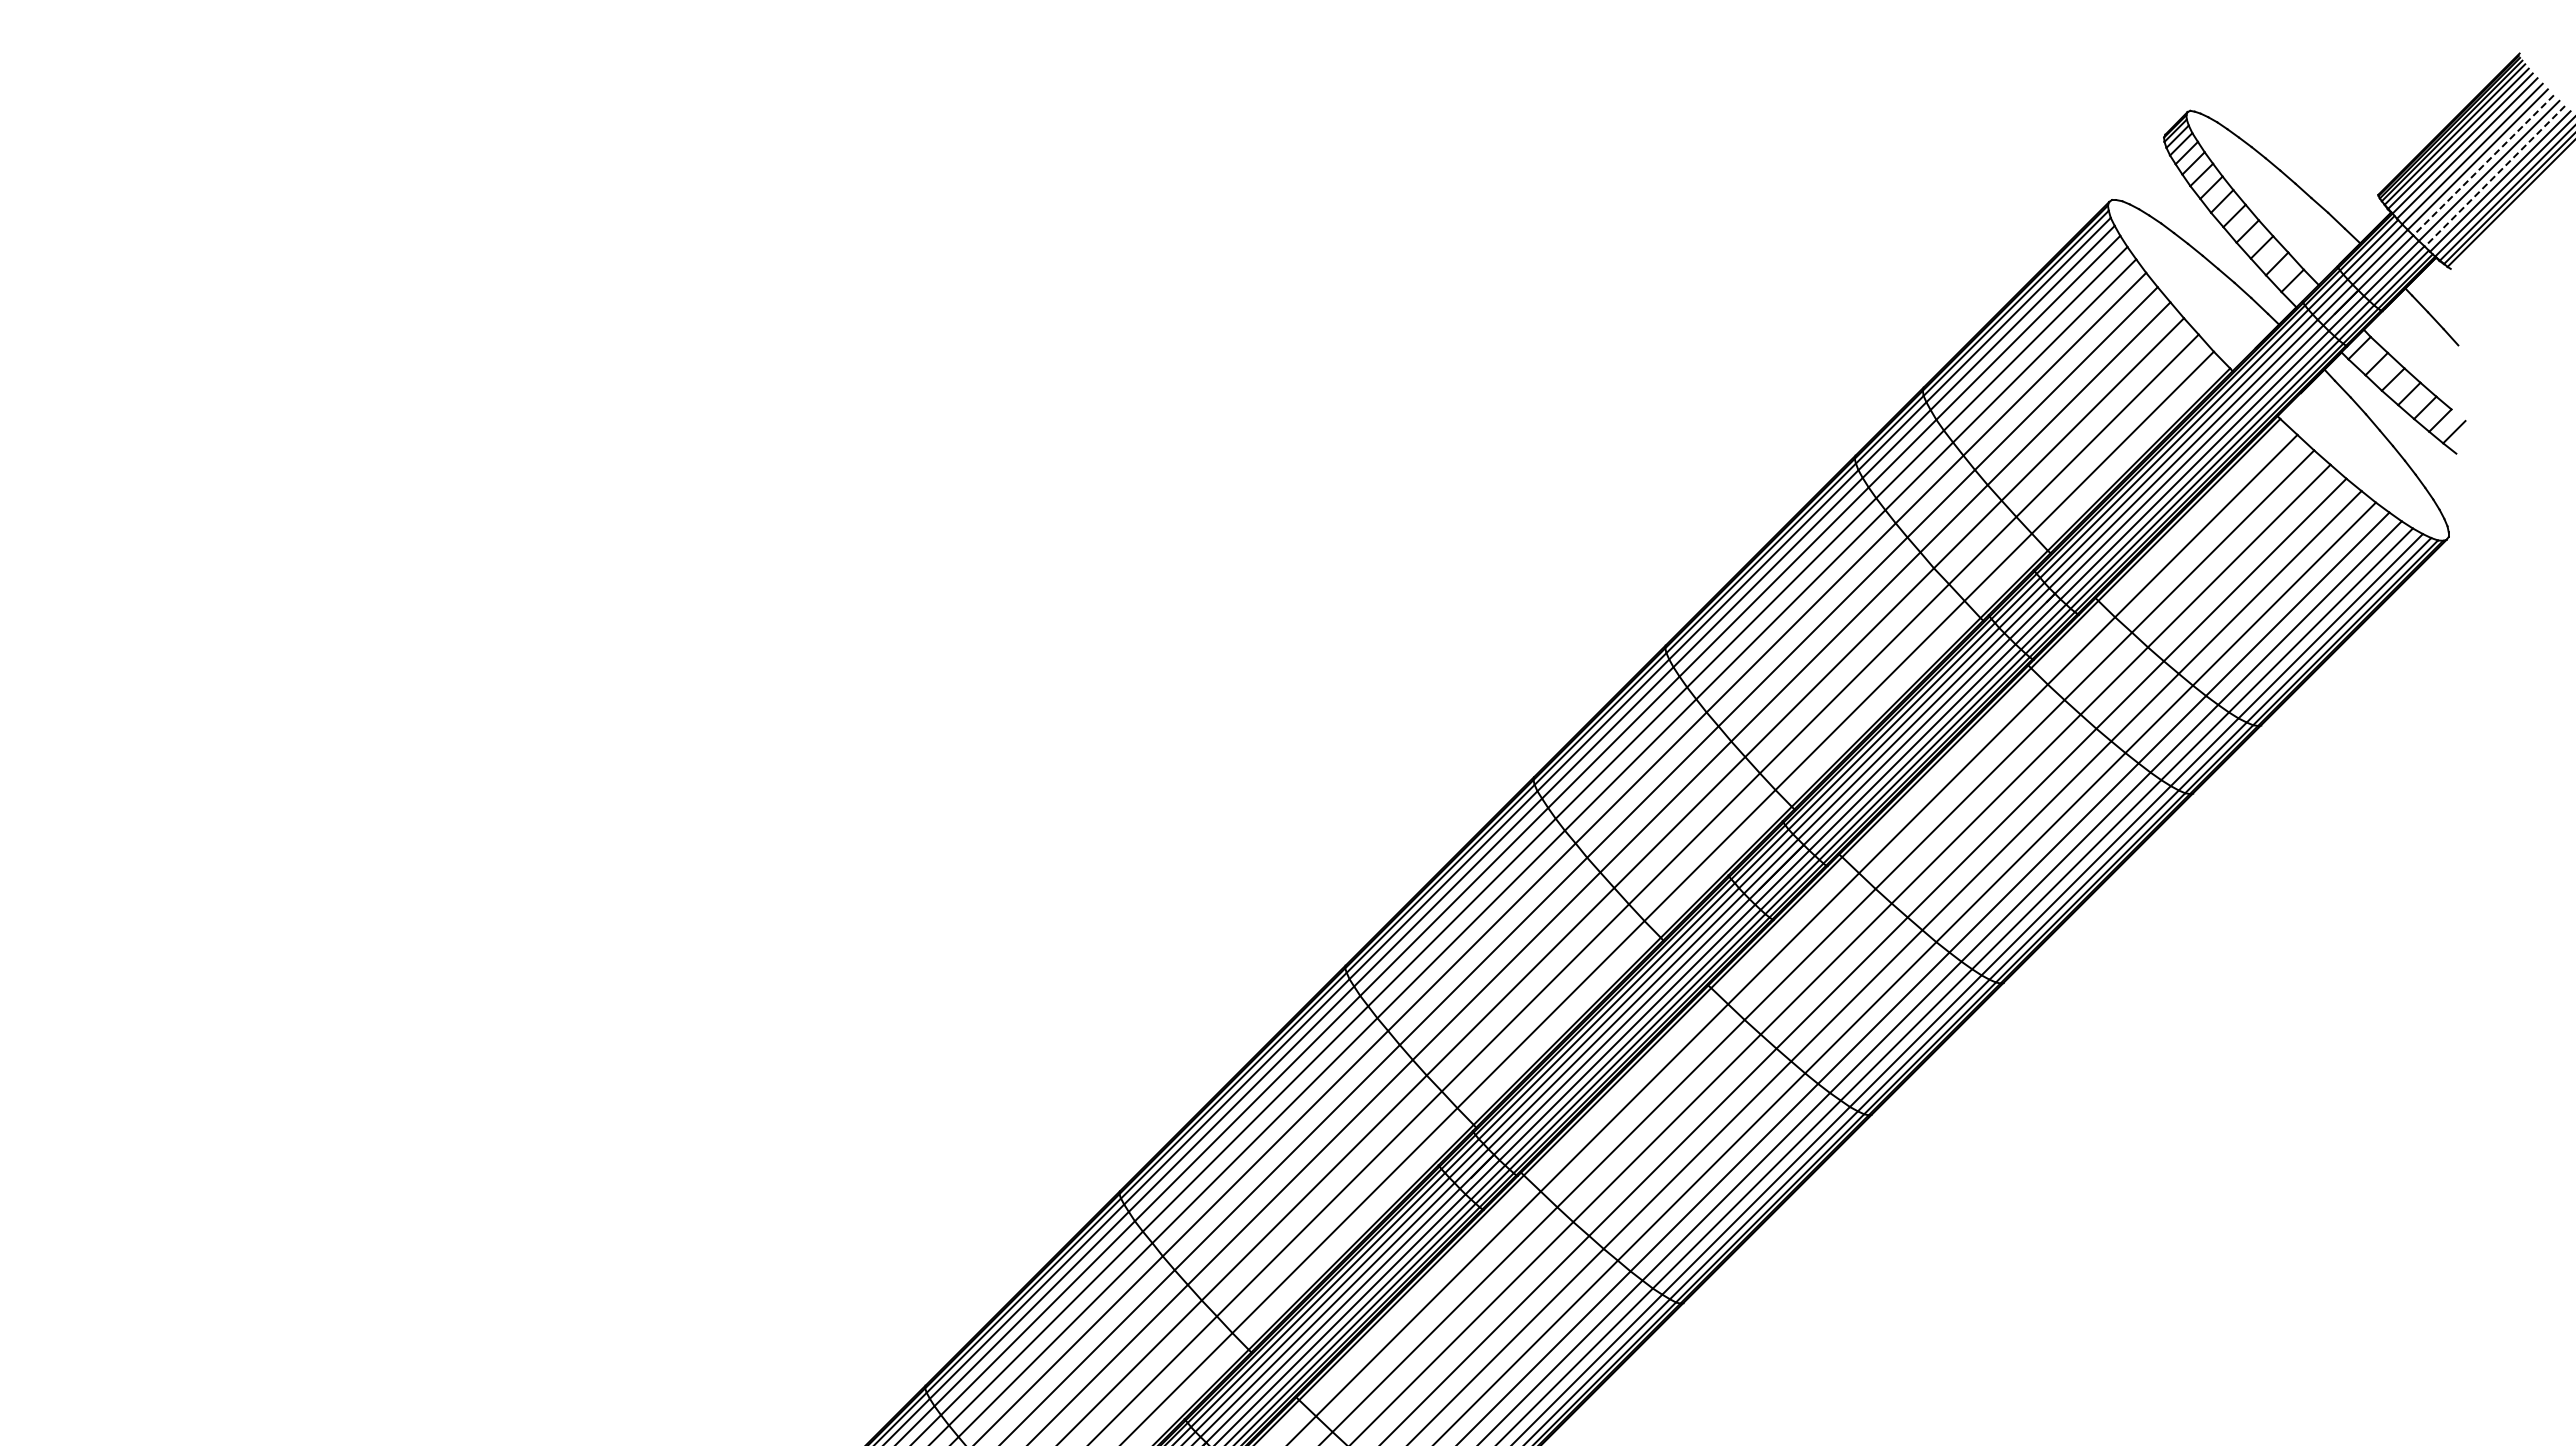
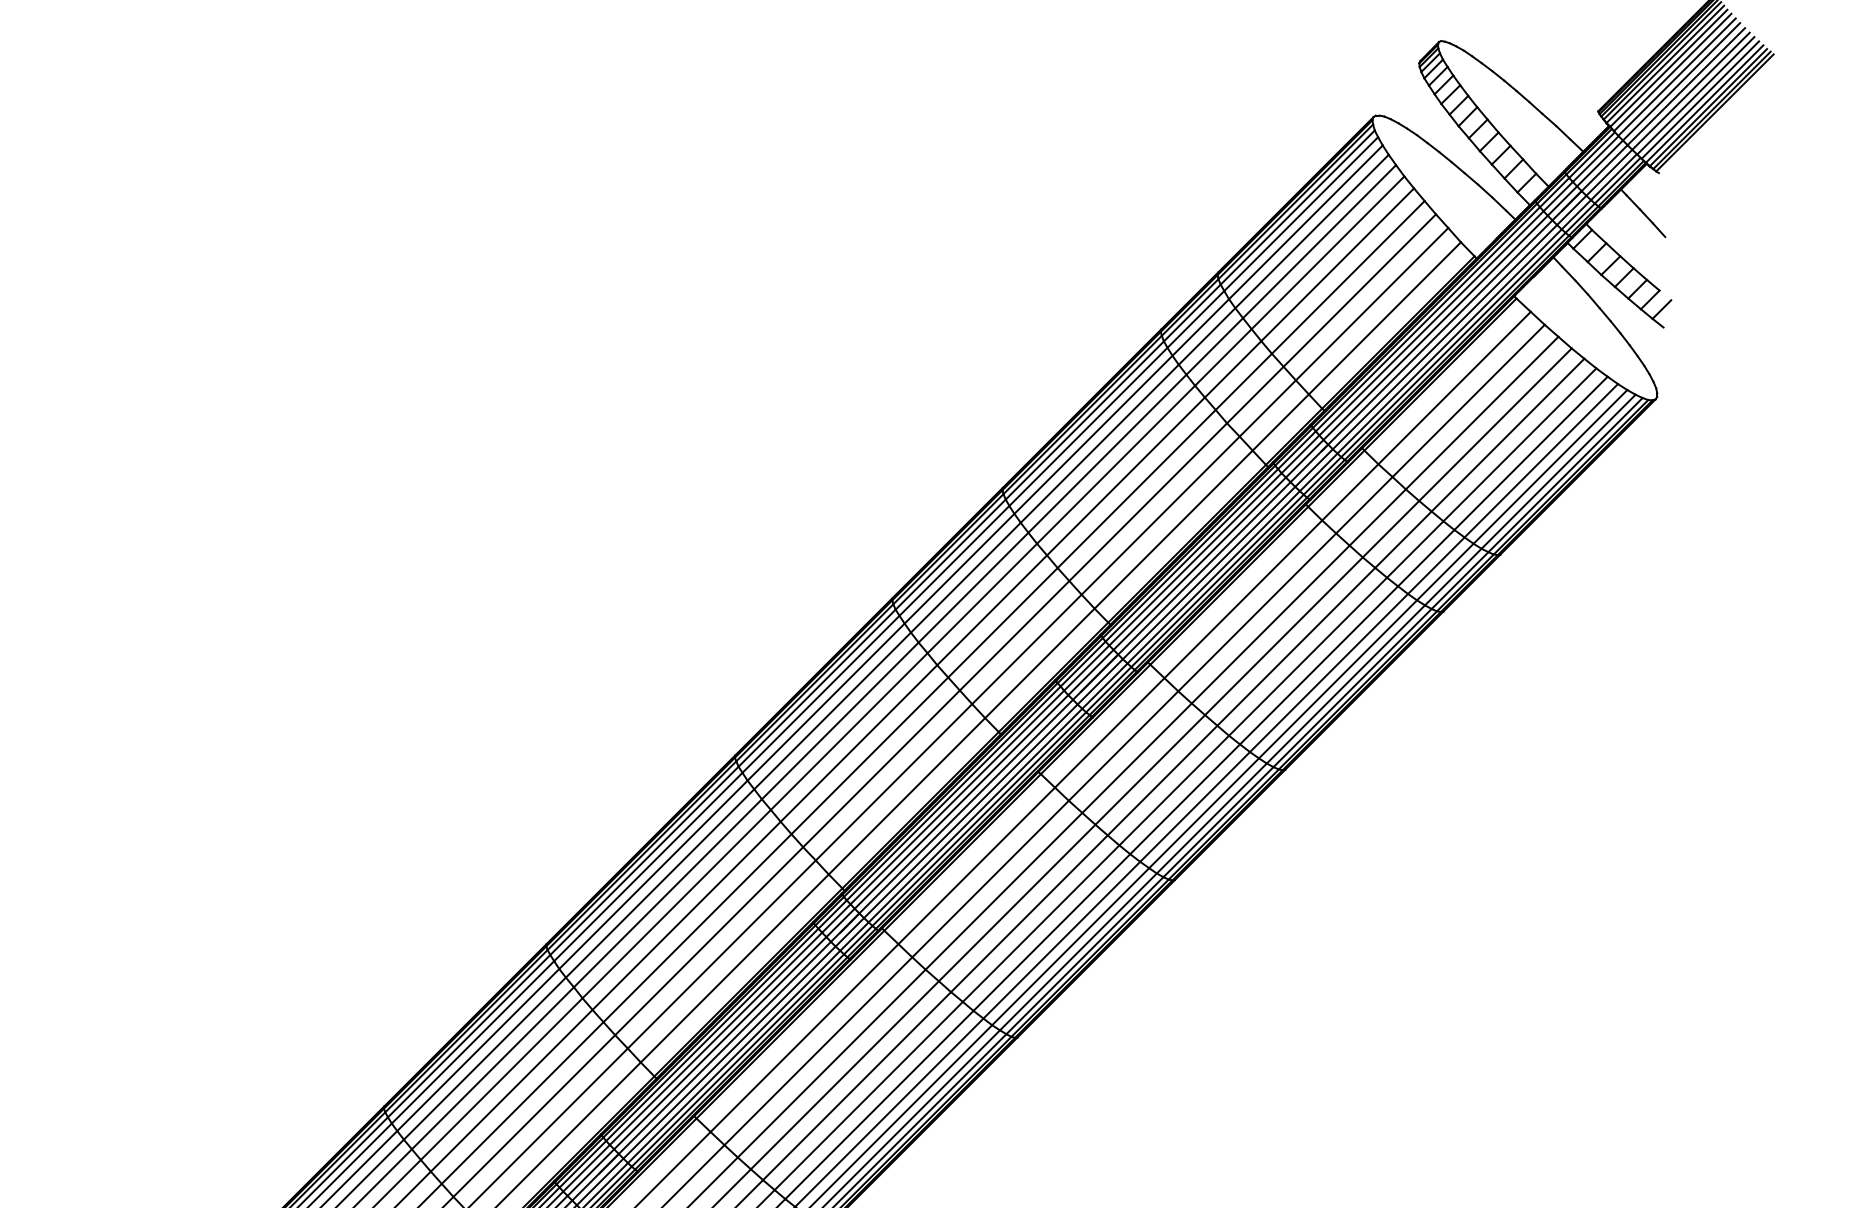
line: (2483, 165) -> (1686, 86), dashed -> solid
line: (2494, 176) -> (1695, 95), dashed -> solid

